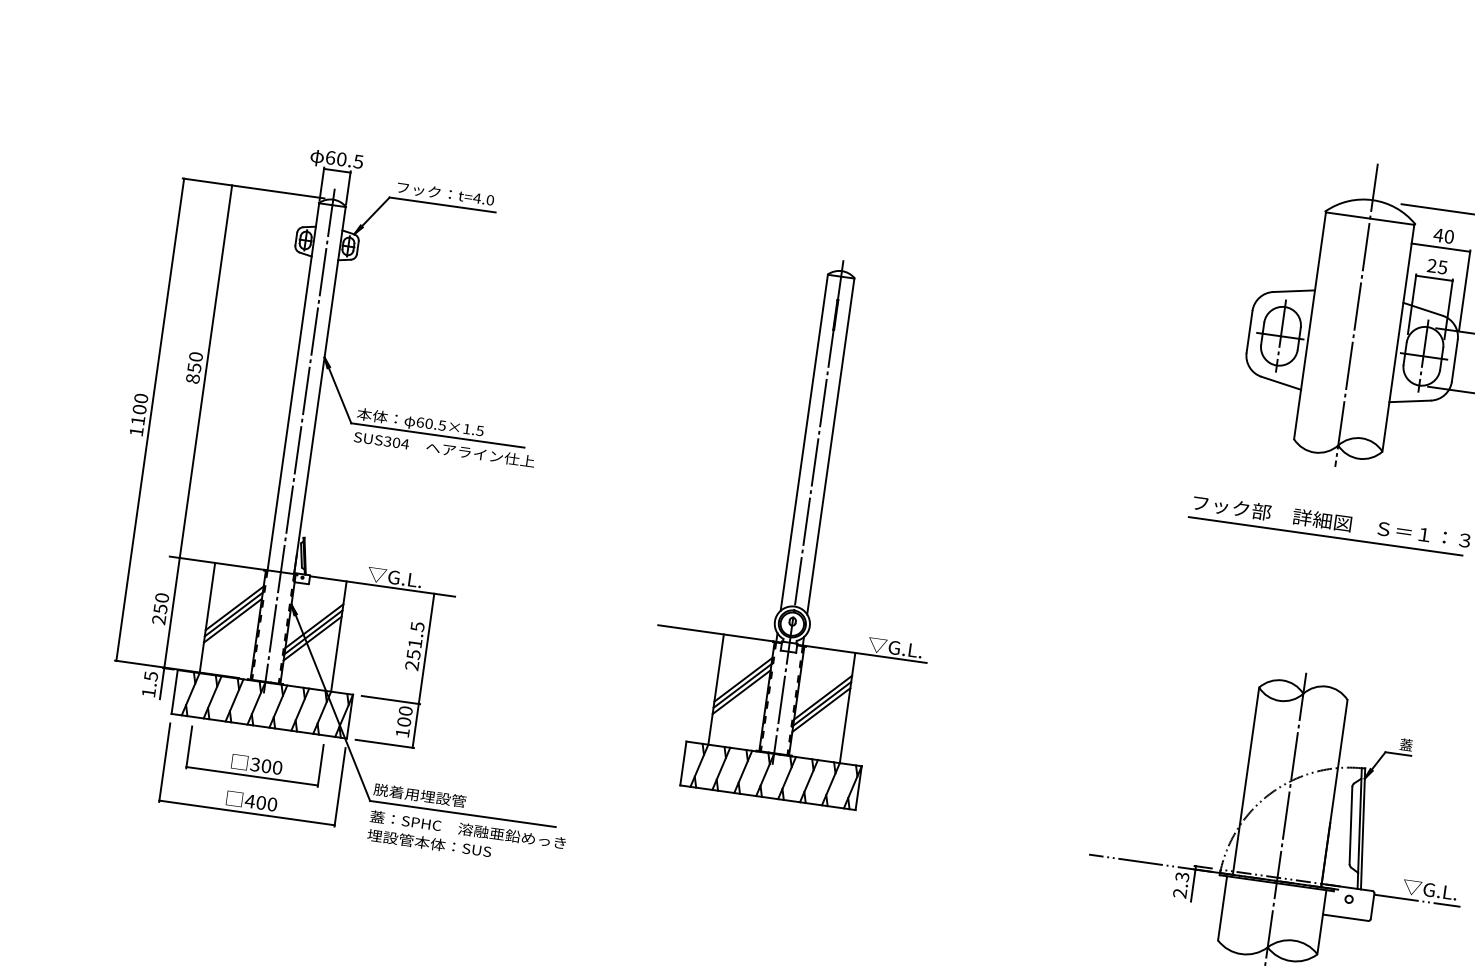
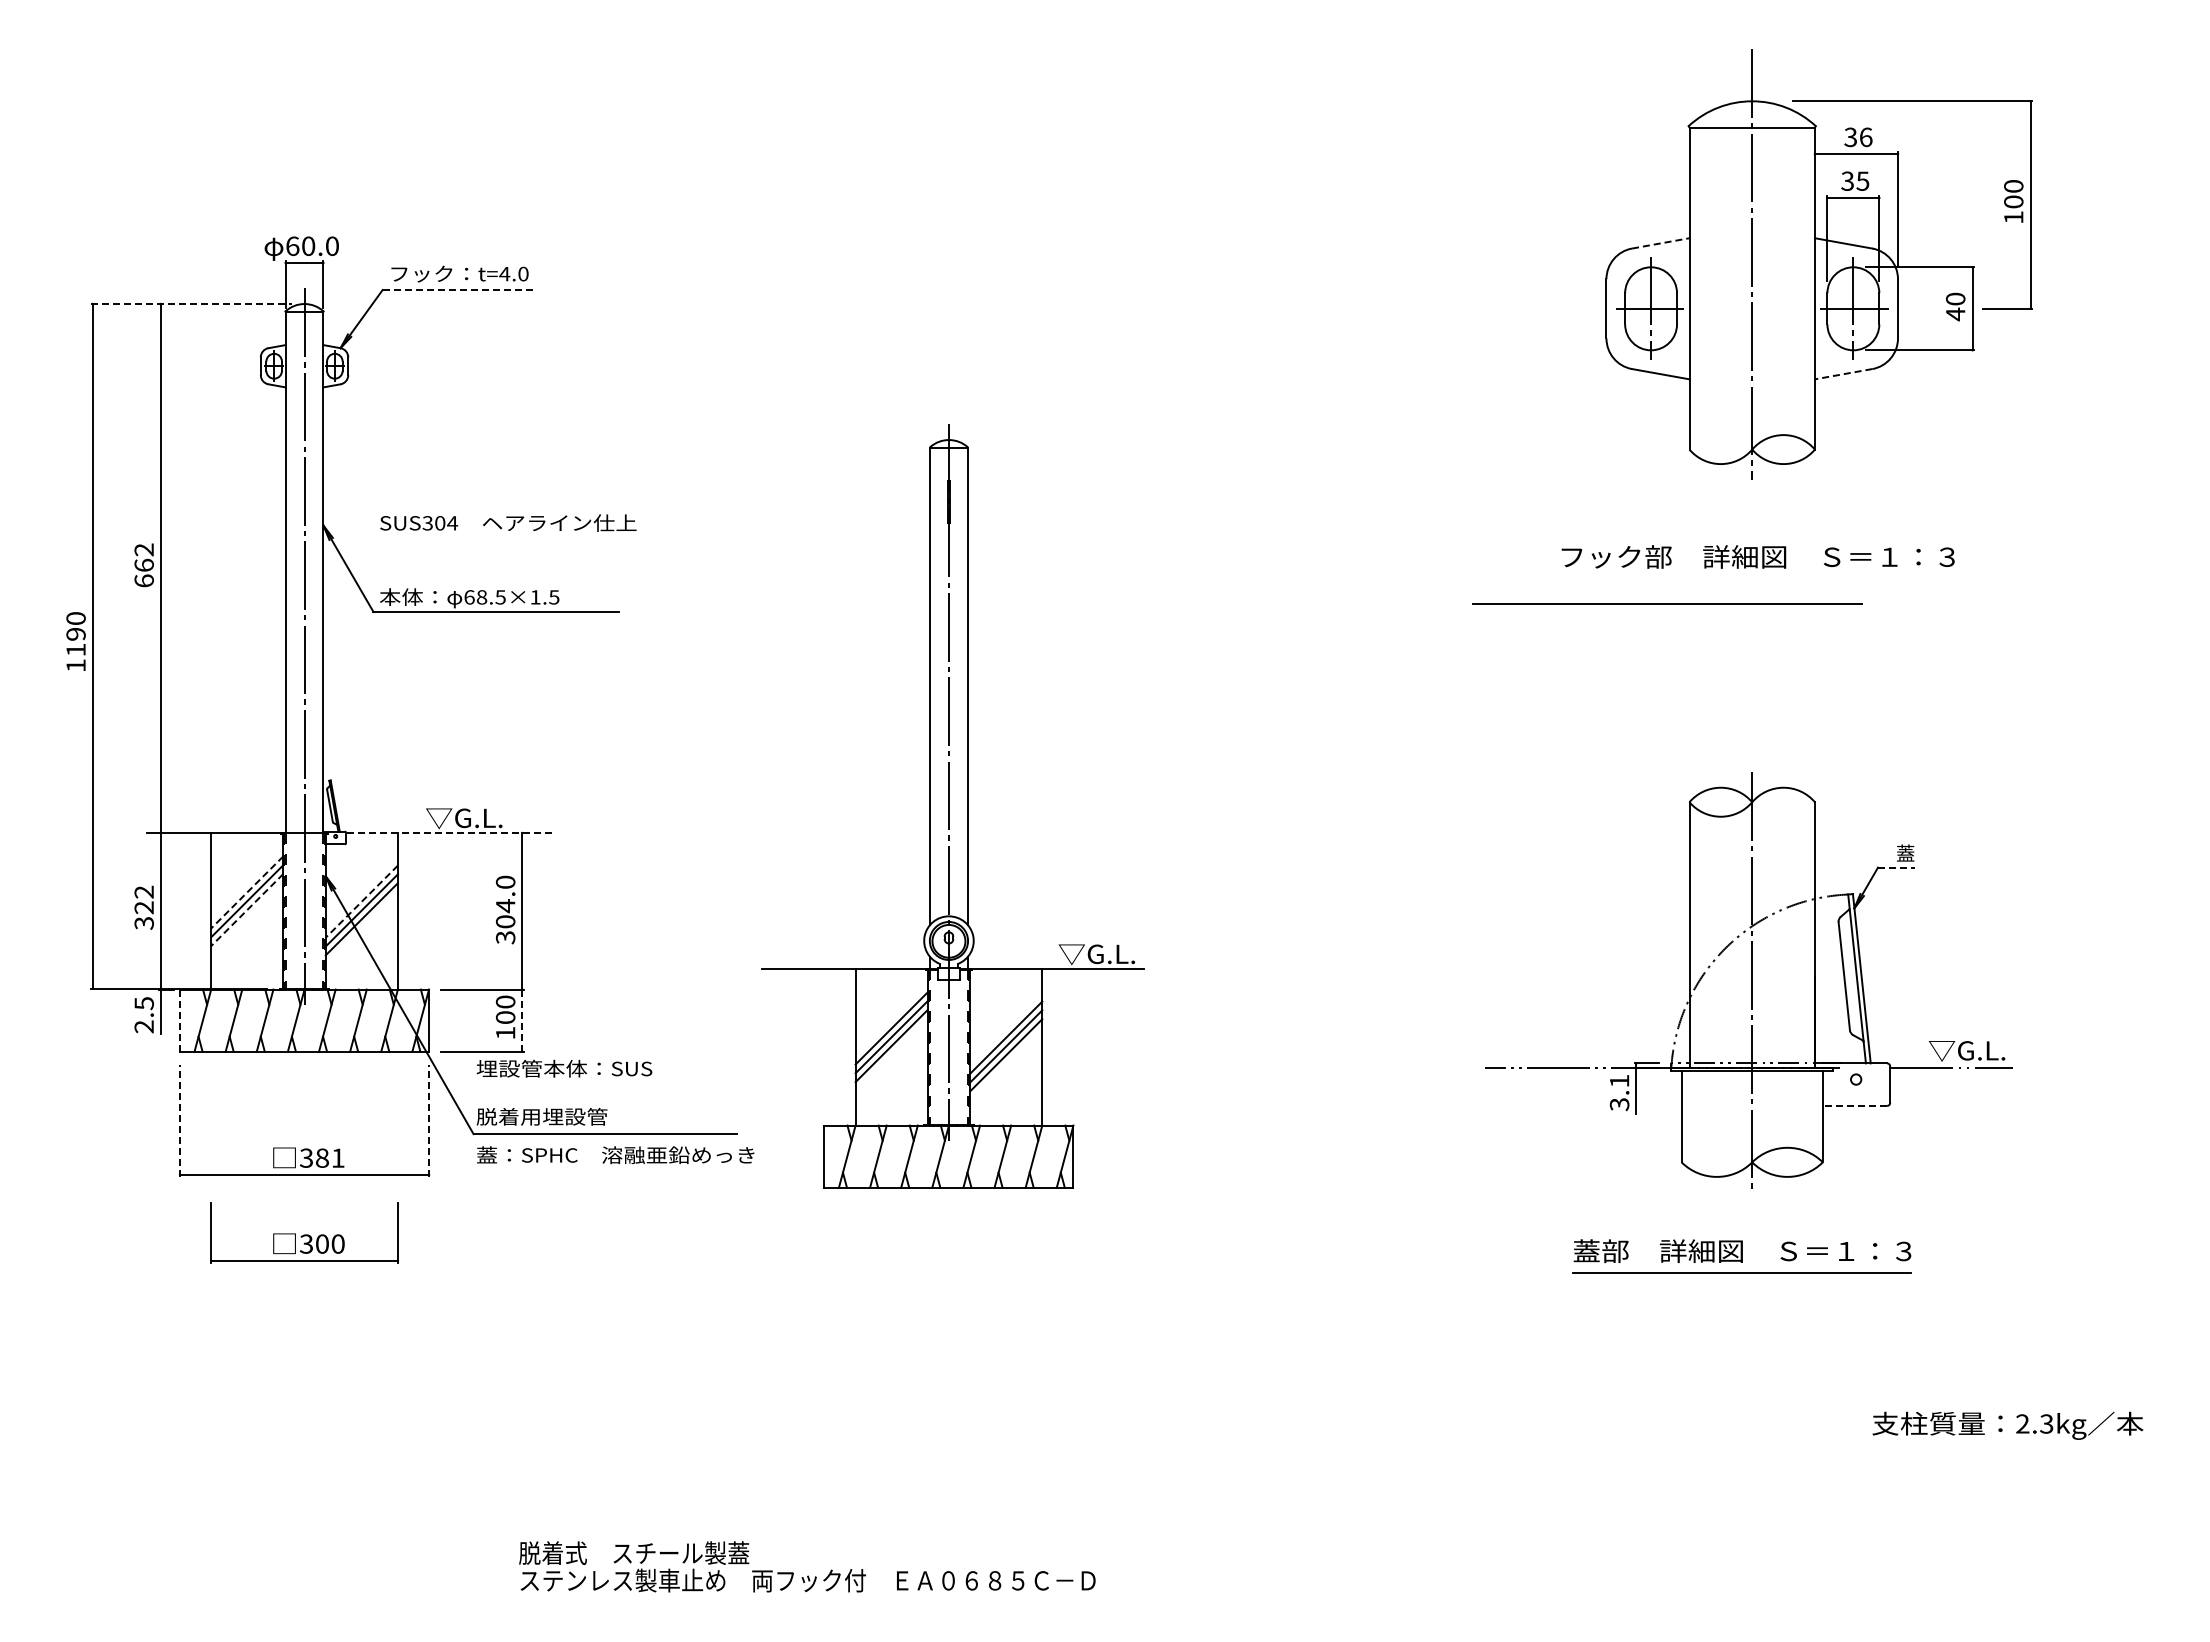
text: (358, 161) -> (331, 245), 60.5 -> 60.0
line: (253, 188) -> (191, 304), solid -> dashed
line: (442, 205) -> (458, 290), solid -> dashed
text: (1443, 236) -> (1857, 137), 40 -> 36
text: (1431, 266) -> (1847, 181), 25 -> 35
line: (1294, 291) -> (1661, 243), solid -> dashed
text: (193, 367) -> (143, 565), 850 -> 662
line: (1409, 401) -> (1843, 374), solid -> dashed
text: (139, 409) -> (75, 633), 1100 -> 1190
text: (429, 423) -> (482, 597), 60.5×1.5 -> 68.5×1.5
text: (444, 449) -> (508, 522), moved
part: (808, 529) -> (952, 806), moved
line: (1325, 536) -> (1667, 603), moved
line: (382, 586) -> (448, 833), solid -> dashed
text: (160, 608) -> (143, 907), 250 -> 322
line: (234, 608) -> (246, 892), solid -> dashed
line: (232, 620) -> (246, 910), solid -> dashed
line: (314, 626) -> (361, 902), solid -> dashed
text: (414, 645) -> (505, 909), 251.5 -> 304.0
text: (148, 692) -> (143, 1026), 1.5 -> 2.5
line: (174, 692) -> (180, 1021), solid -> dashed
line: (415, 726) -> (522, 1021), solid -> dashed
line: (1398, 754) -> (1896, 867), solid -> dashed
part: (254, 756) -> (304, 1232), moved
line: (164, 763) -> (180, 1121), solid -> dashed
line: (340, 787) -> (429, 1121), solid -> dashed
text: (260, 802) -> (321, 1157), 400 -> 381
text: (429, 843) -> (564, 1068), moved
text: (1181, 885) -> (1619, 1093), 2.3 -> 3.1
line: (1345, 917) -> (1854, 1105), solid -> dashed

